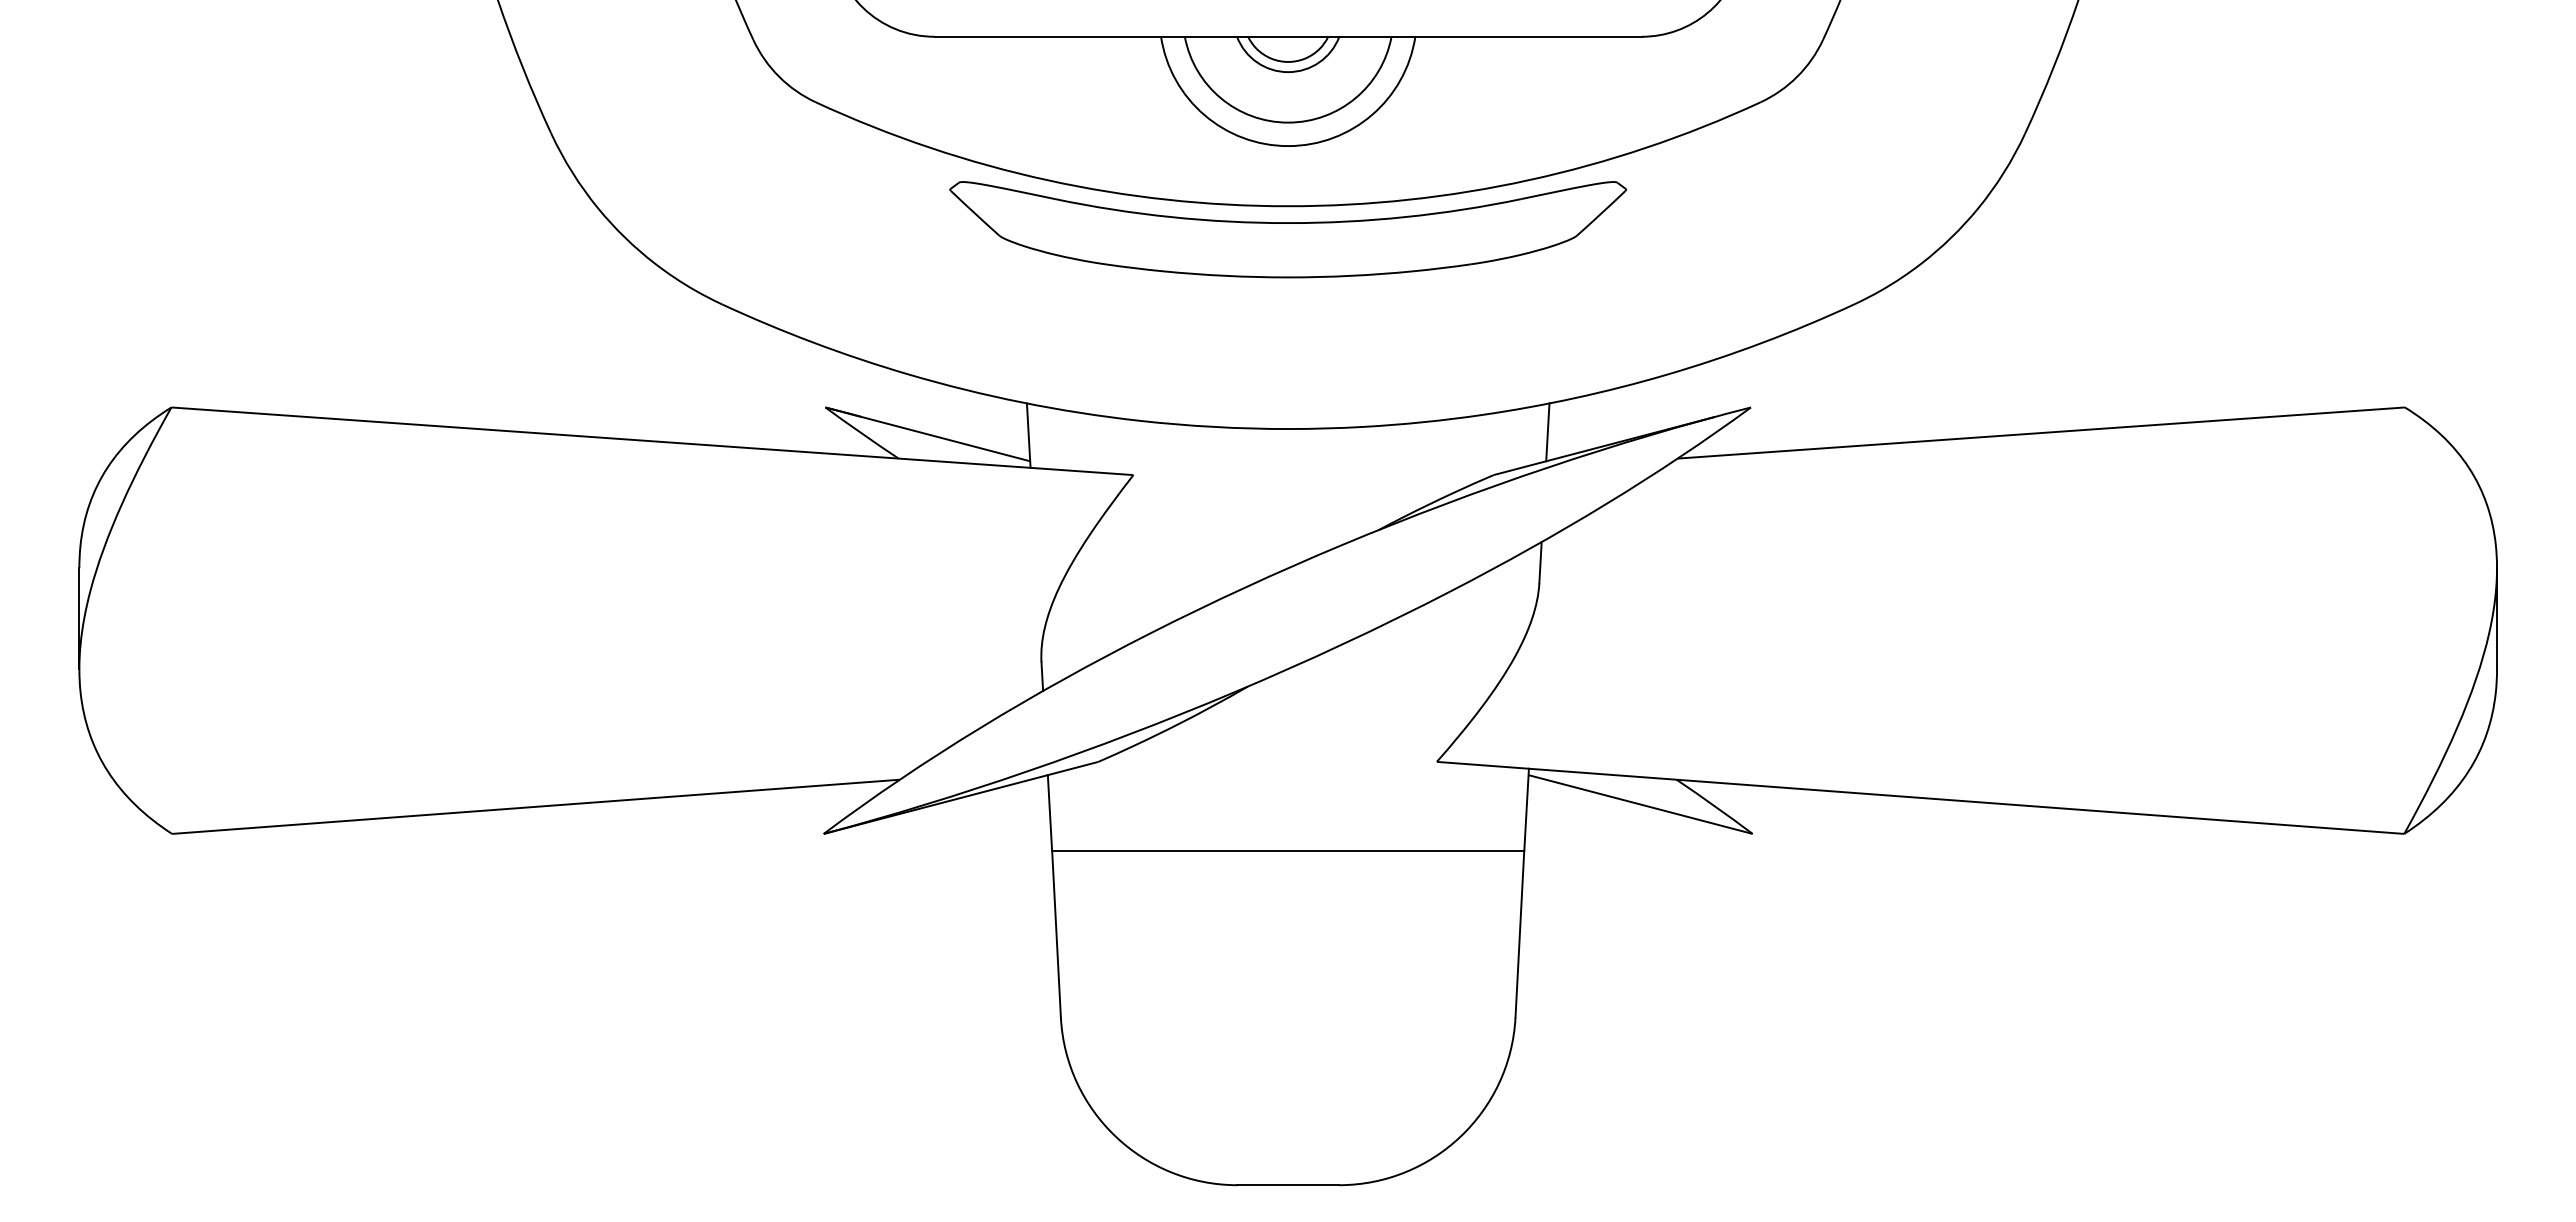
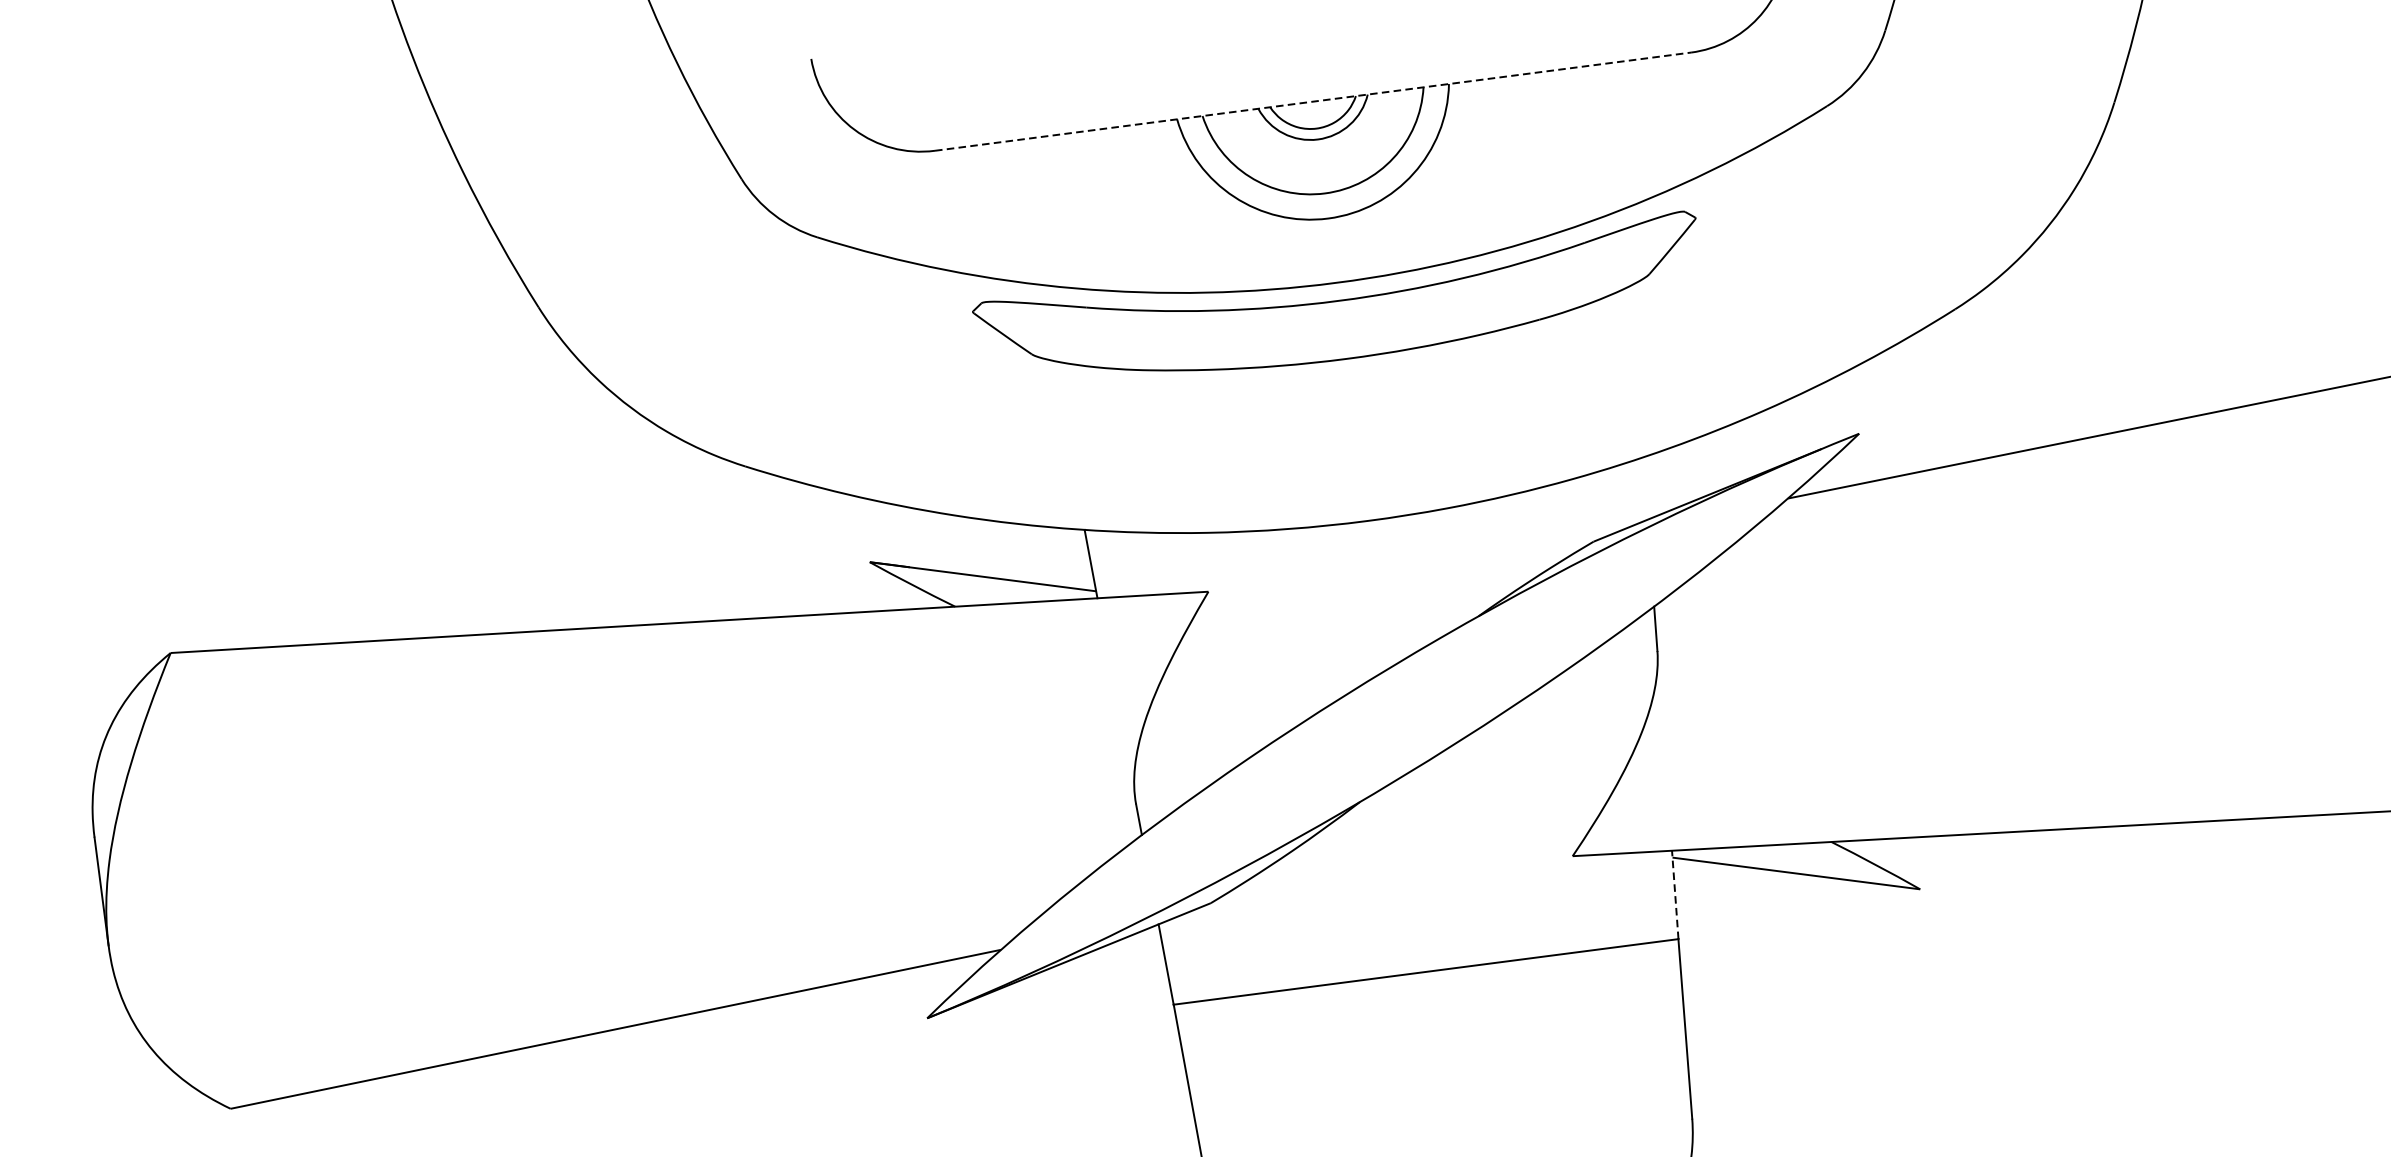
line: (1288, 36) -> (1313, 101), solid -> dashed
line: (1547, 432) -> (1645, 488), removed
line: (1526, 809) -> (1675, 894), solid -> dashed

